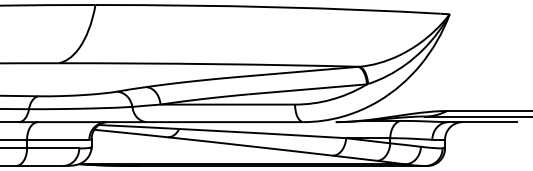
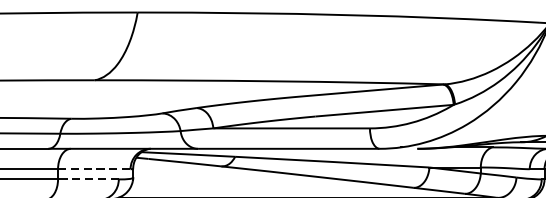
line: (58, 139) -> (94, 169), solid -> dashed
line: (52, 148) -> (87, 179), solid -> dashed

